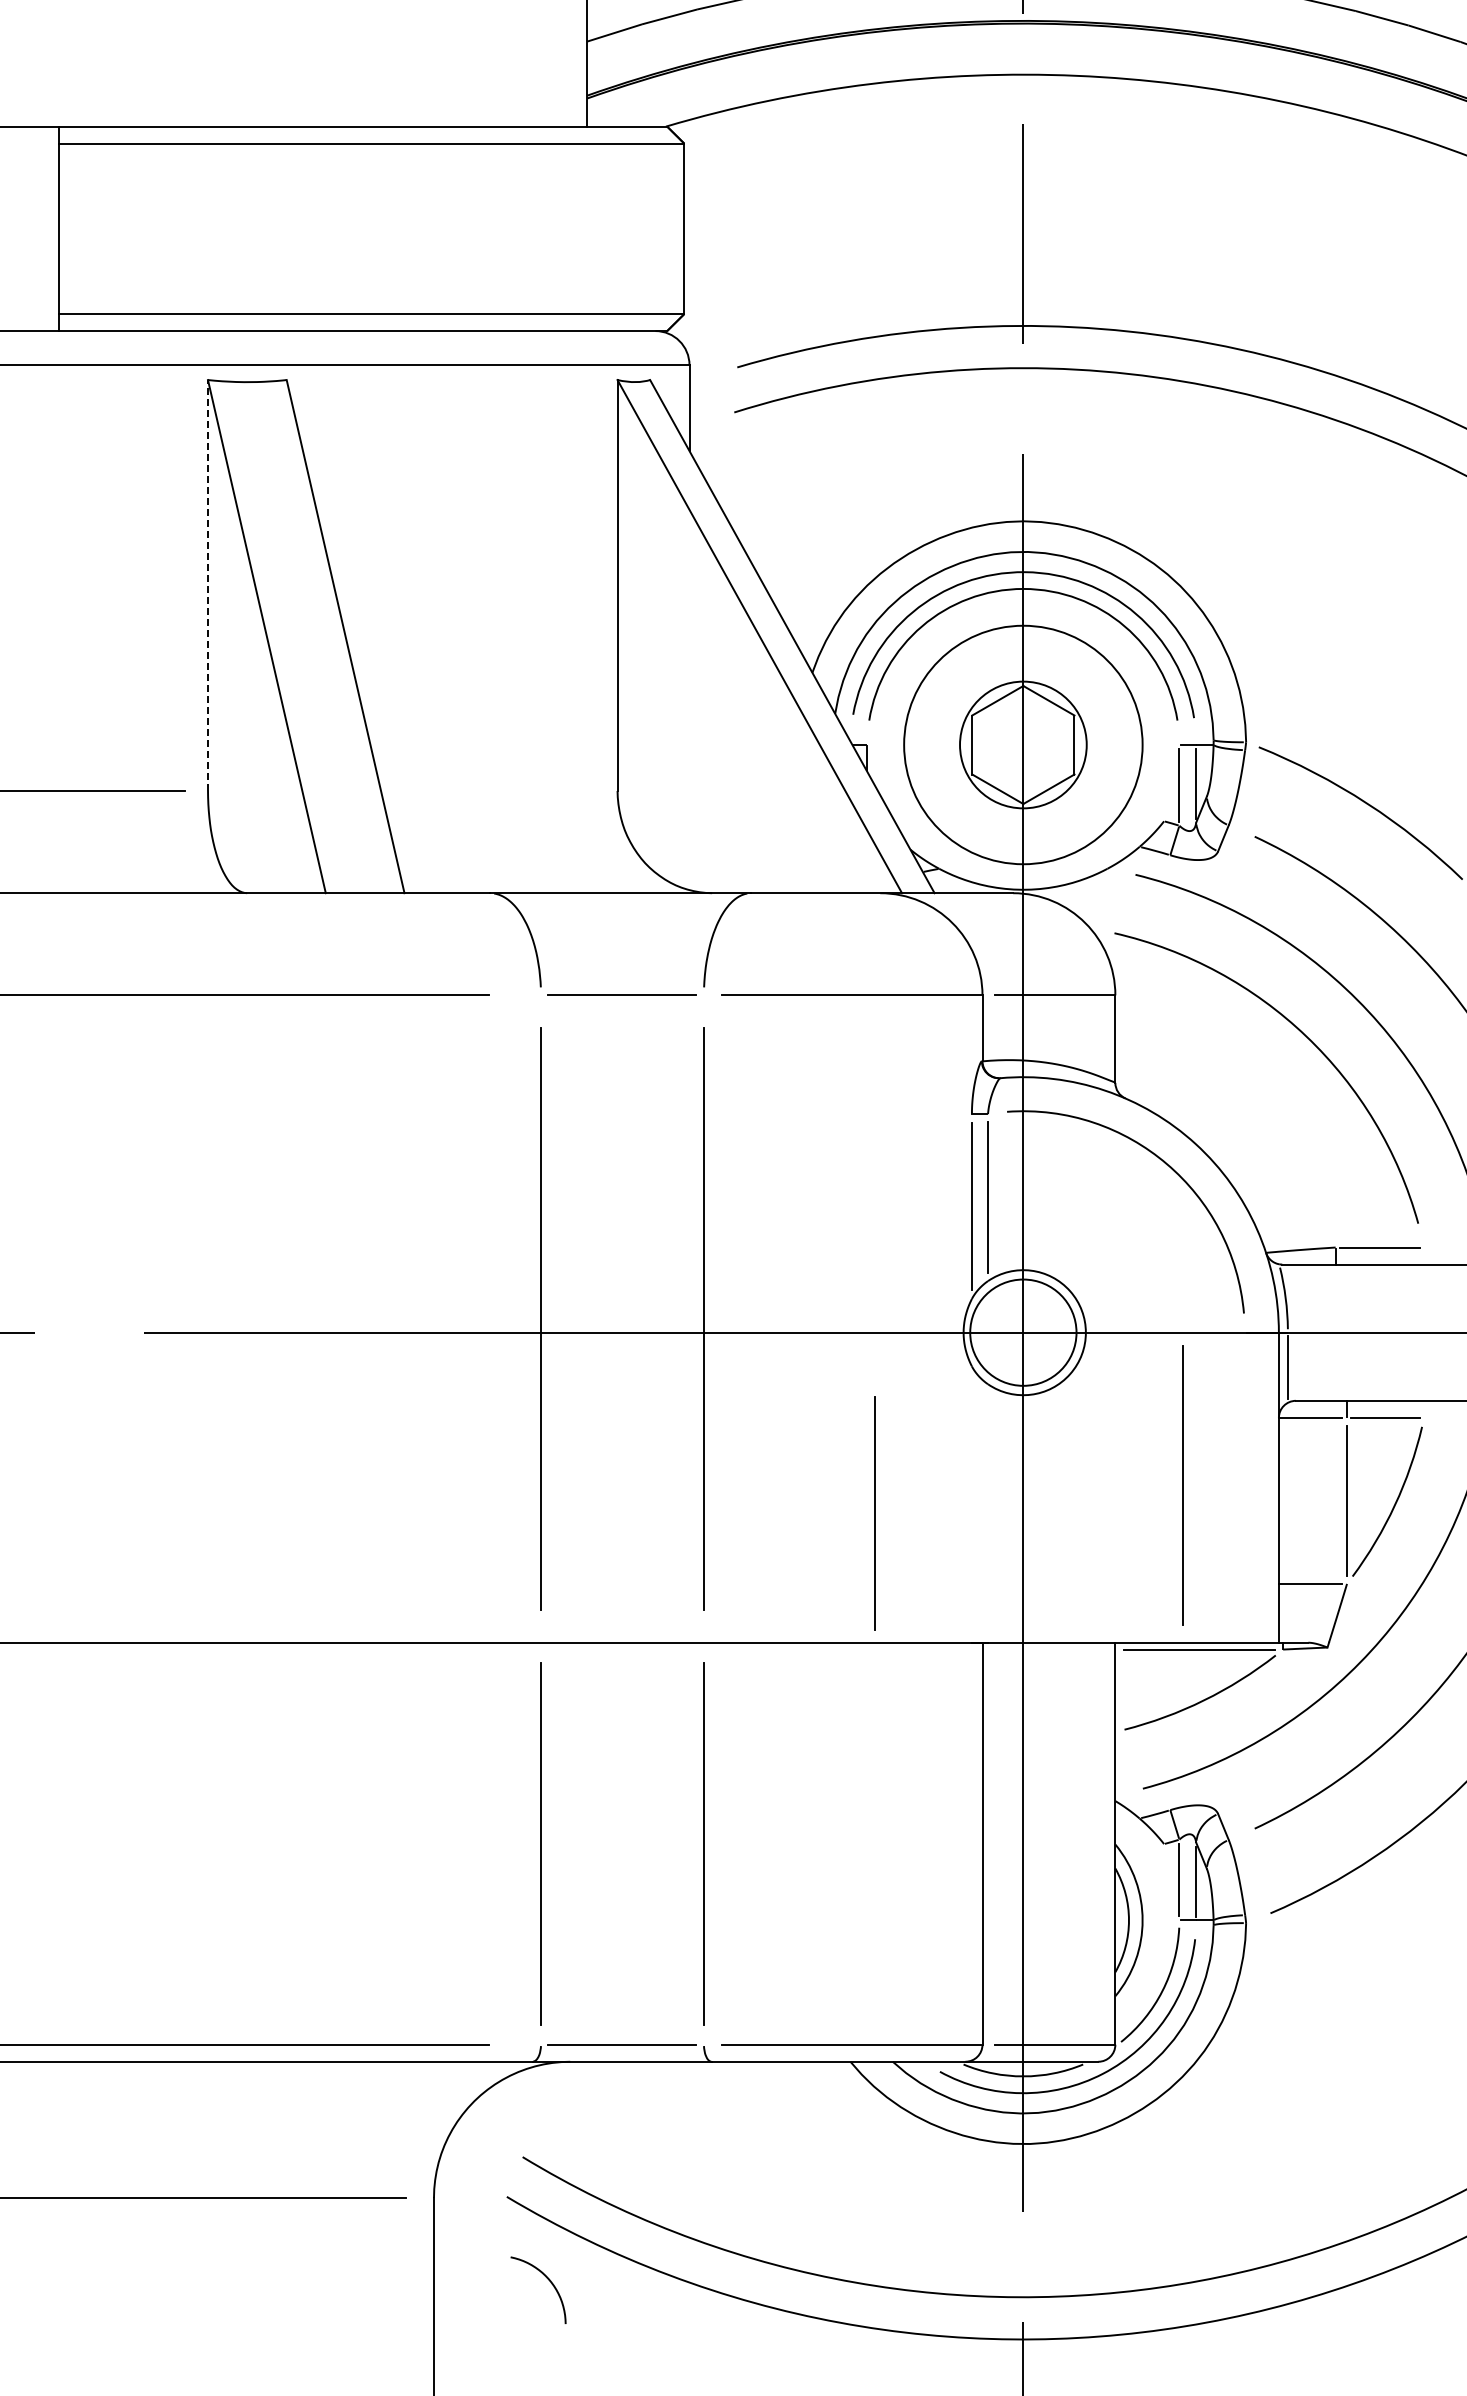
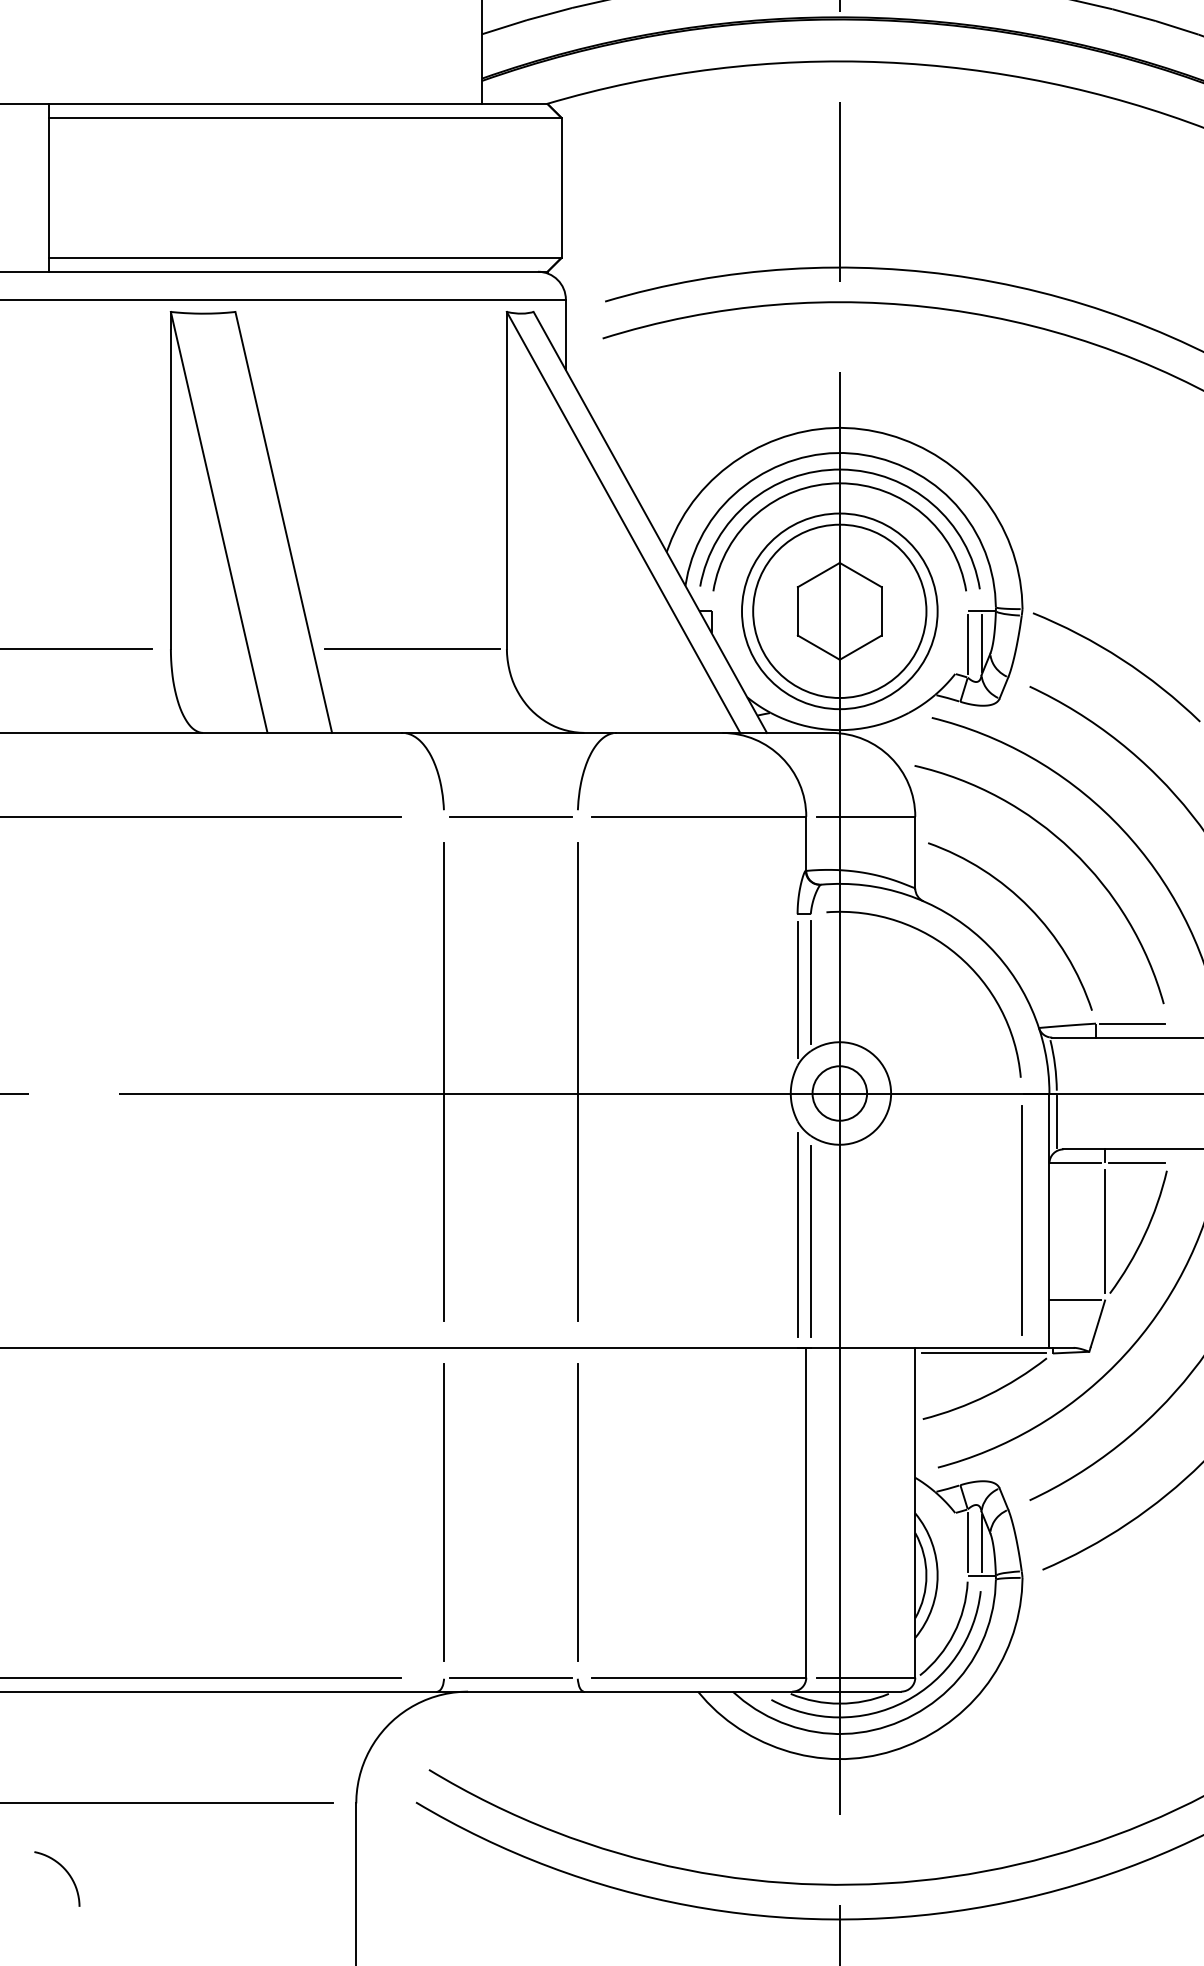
line: (208, 585) -> (171, 480), dashed -> solid
circle: (1022, 744) -> (839, 610), size x1.67
line: (502, 791) -> (412, 649), added
arc: (1253, 1106) -> (1028, 907), added
circle: (1023, 1332) -> (839, 1093), size x0.62
line: (1182, 1485) -> (1021, 1220), moved
line: (971, 1504) -> (797, 1234), added
line: (874, 1513) -> (810, 1241), moved
curve: (547, 2279) -> (64, 1870), moved

